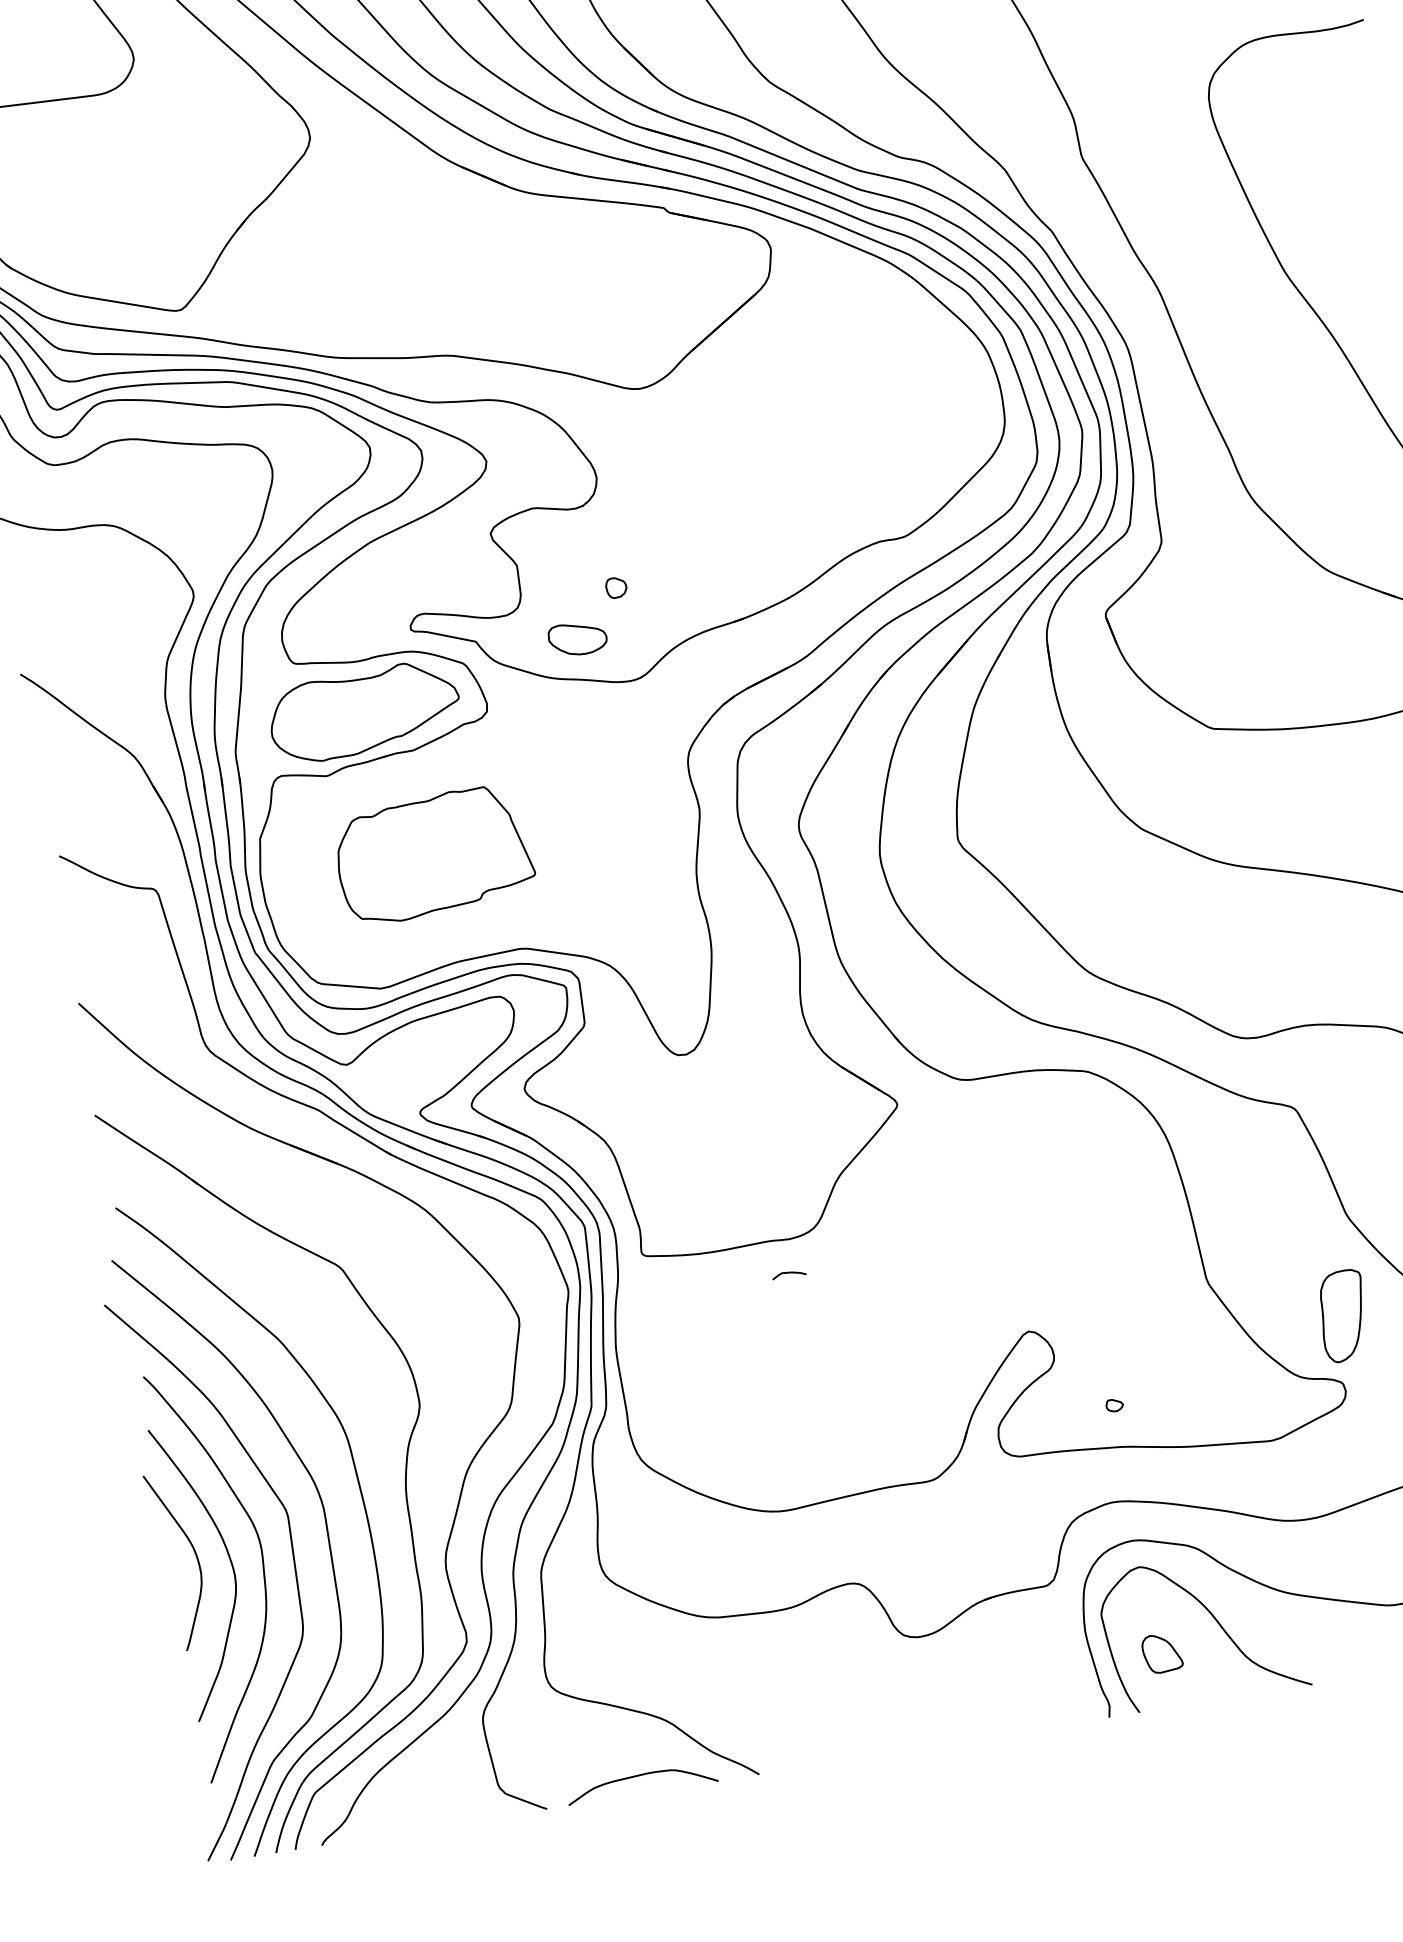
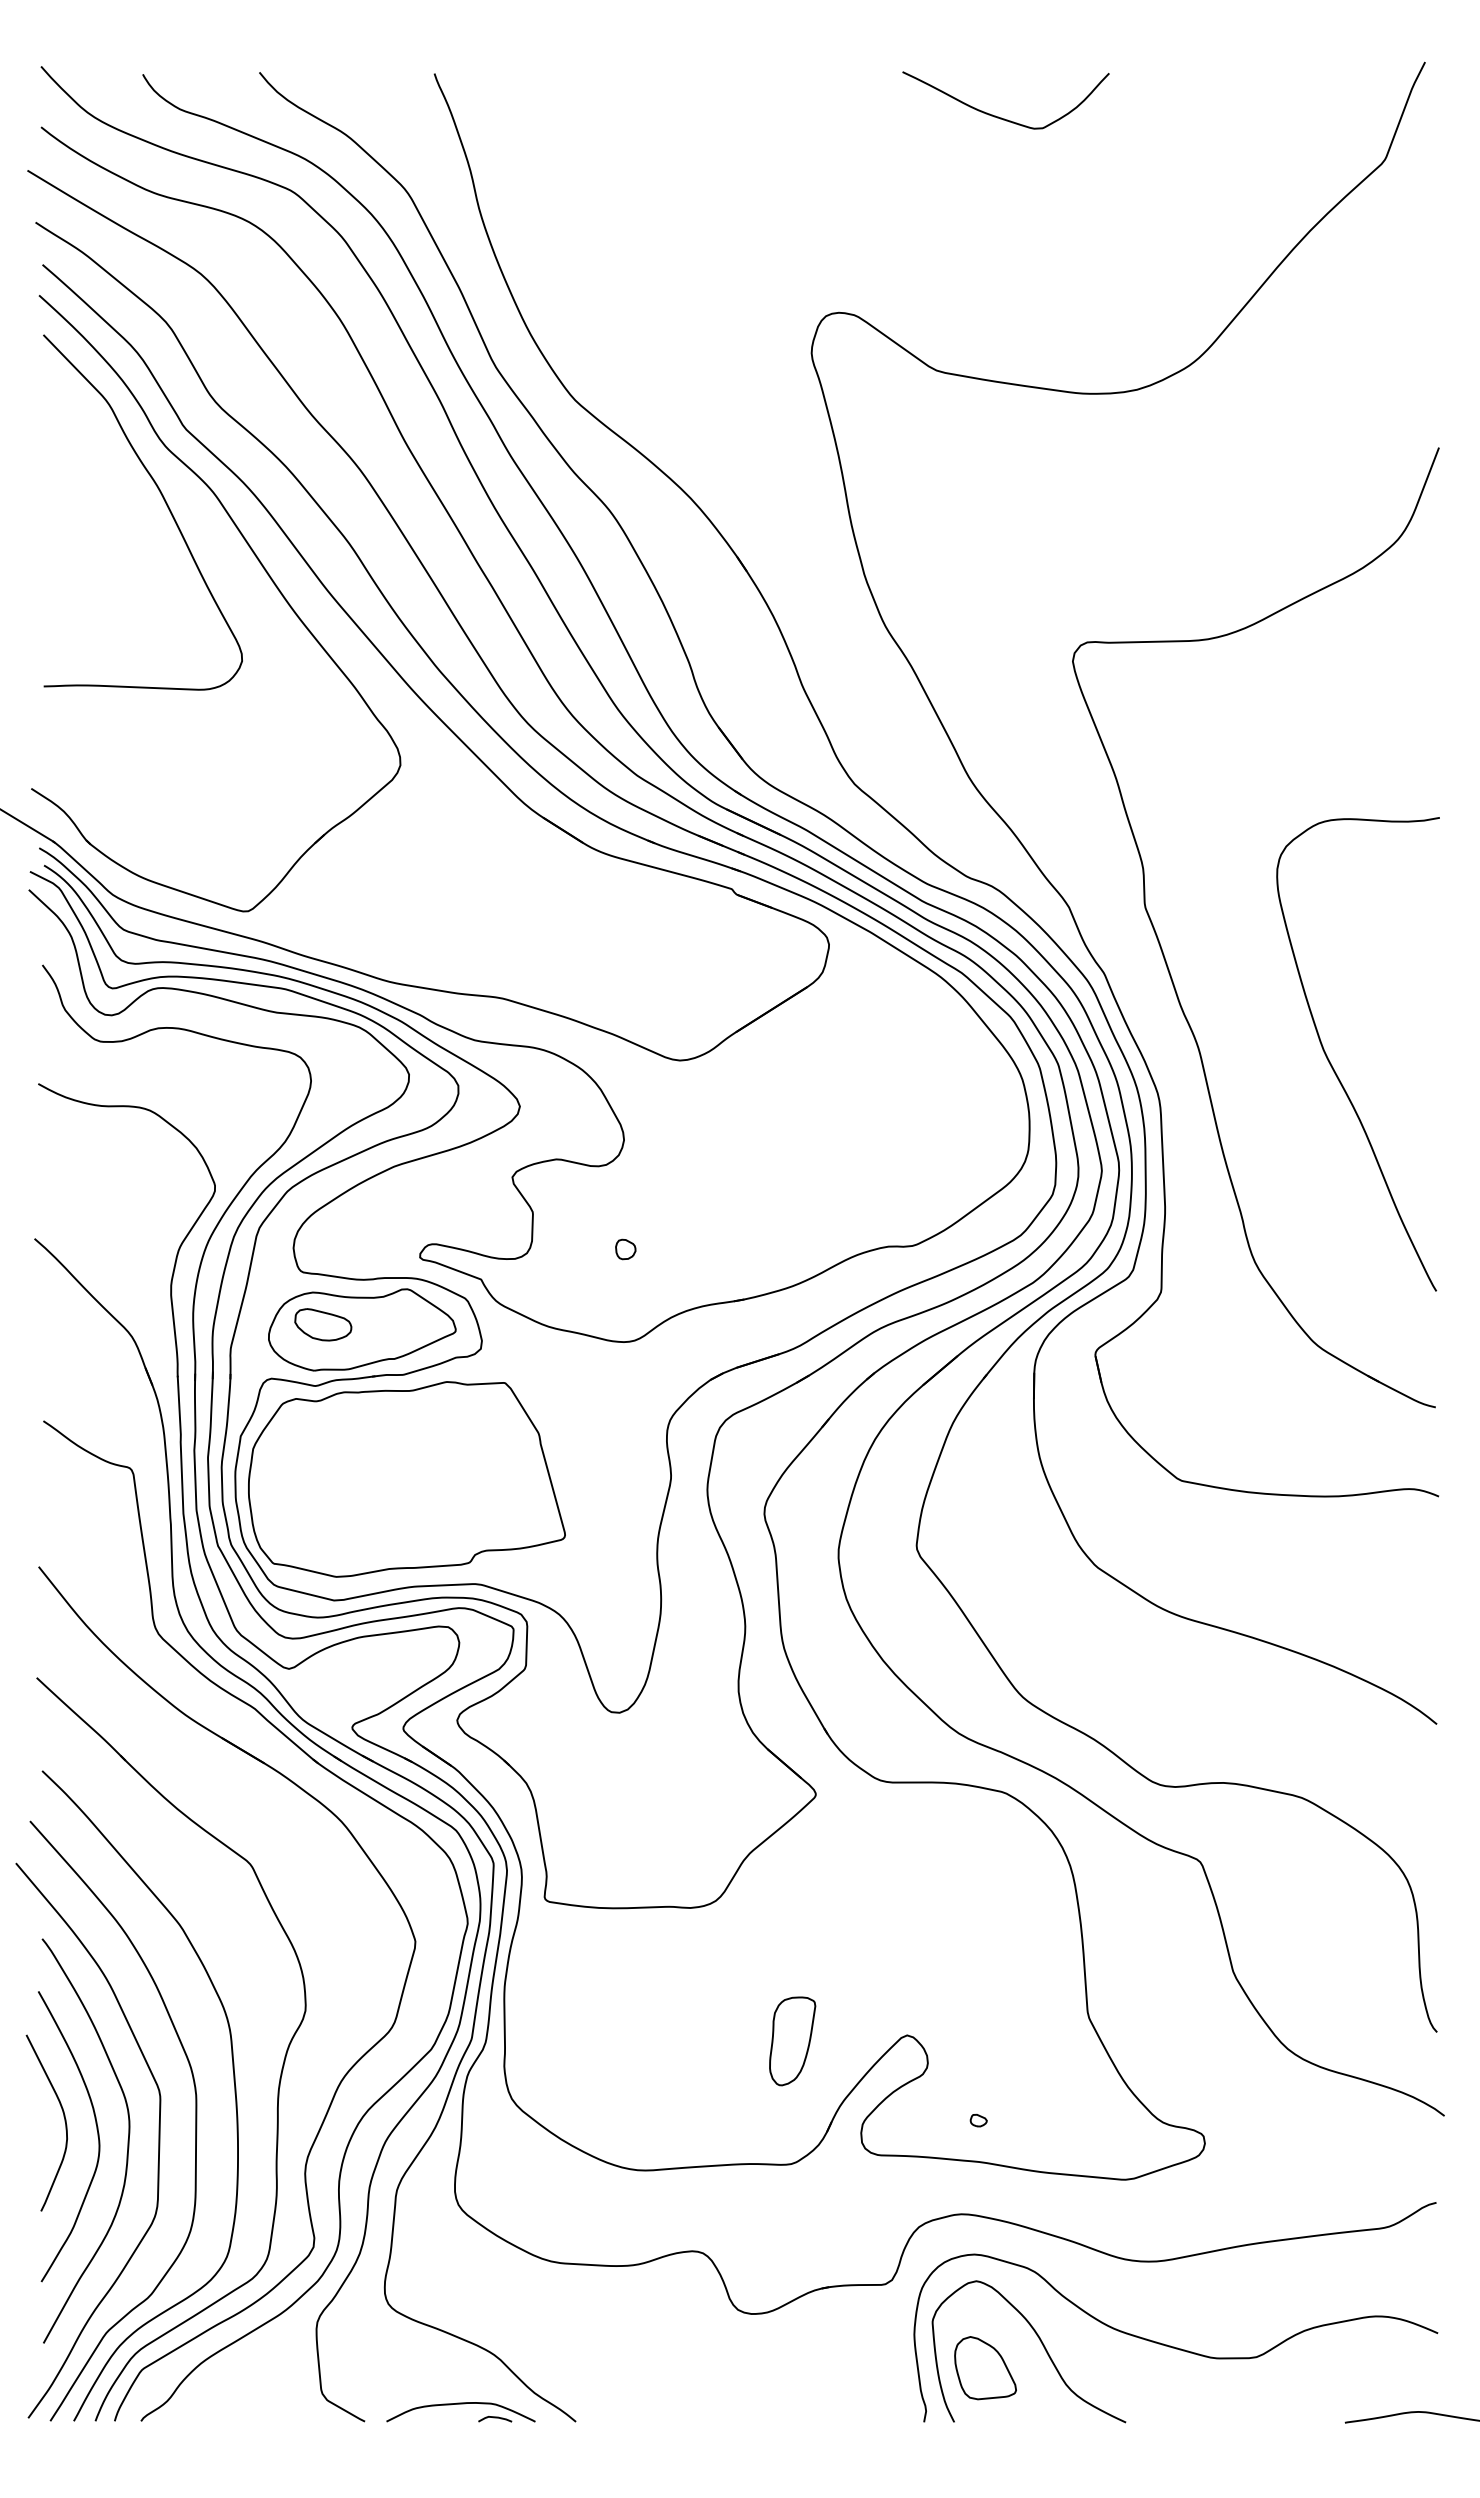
part: (577, 638) -> (323, 1324), moved
part: (433, 855) -> (406, 1479), size x1.67
curve: (789, 1273) -> (495, 2418), moved
part: (1343, 1316) -> (792, 2041), moved
part: (1162, 1653) -> (985, 2368), size x1.67

